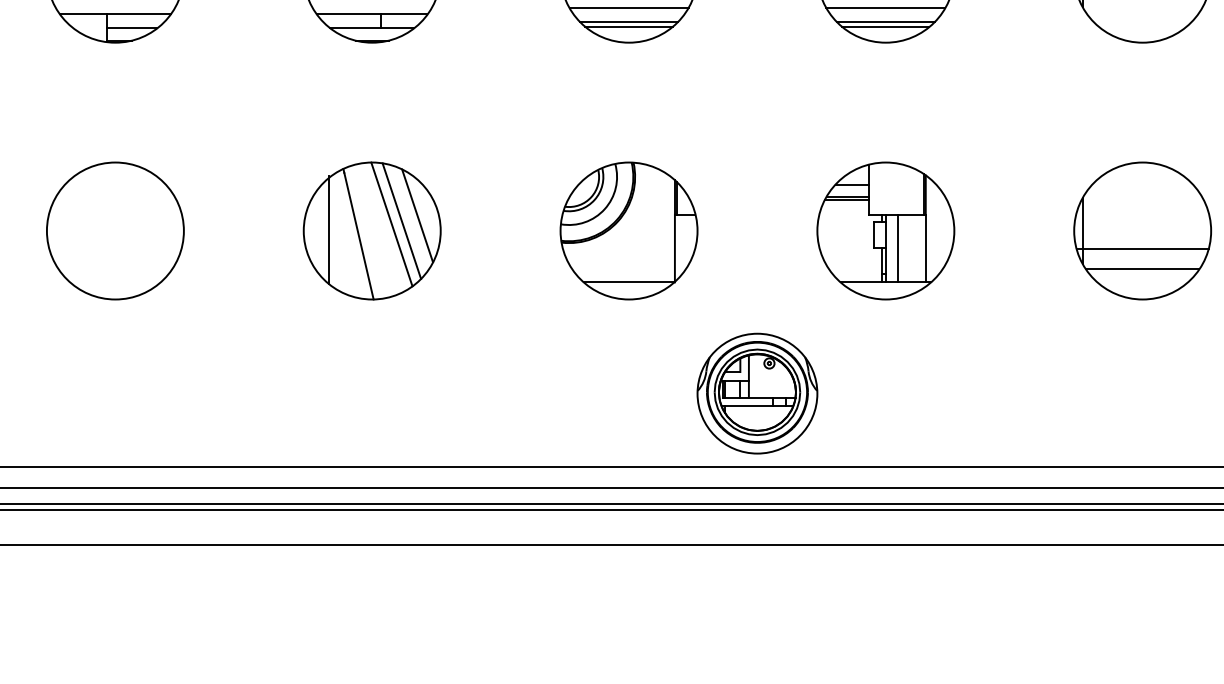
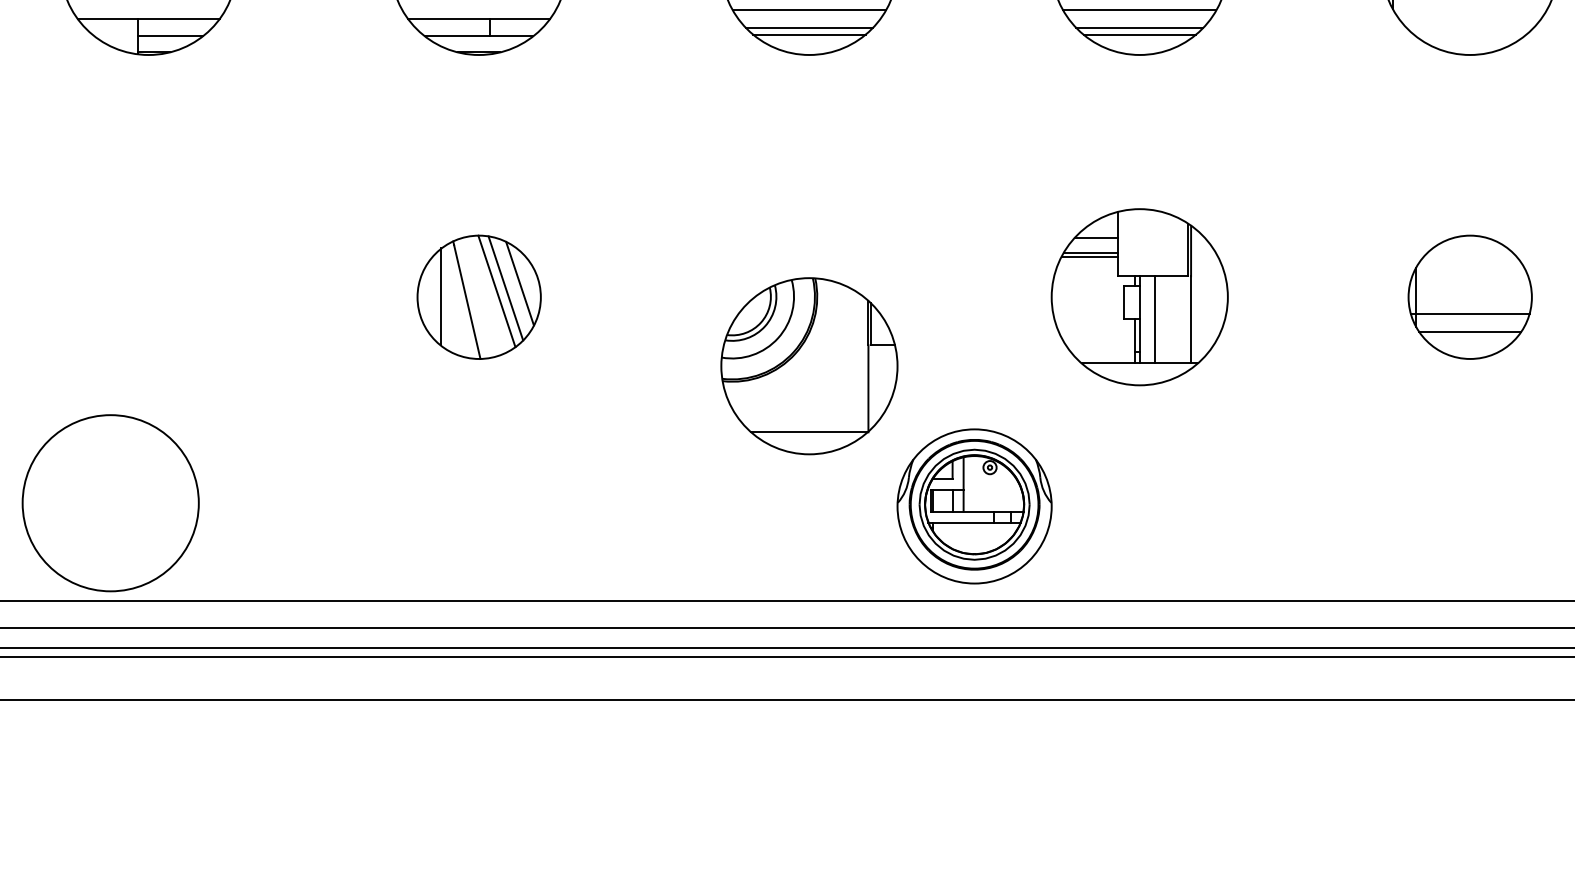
circle: (115, 231) -> (110, 503), moved
part: (372, 231) -> (479, 297), size x0.7
part: (629, 231) -> (809, 366), moved
part: (1142, 231) -> (1470, 297), size x0.7

